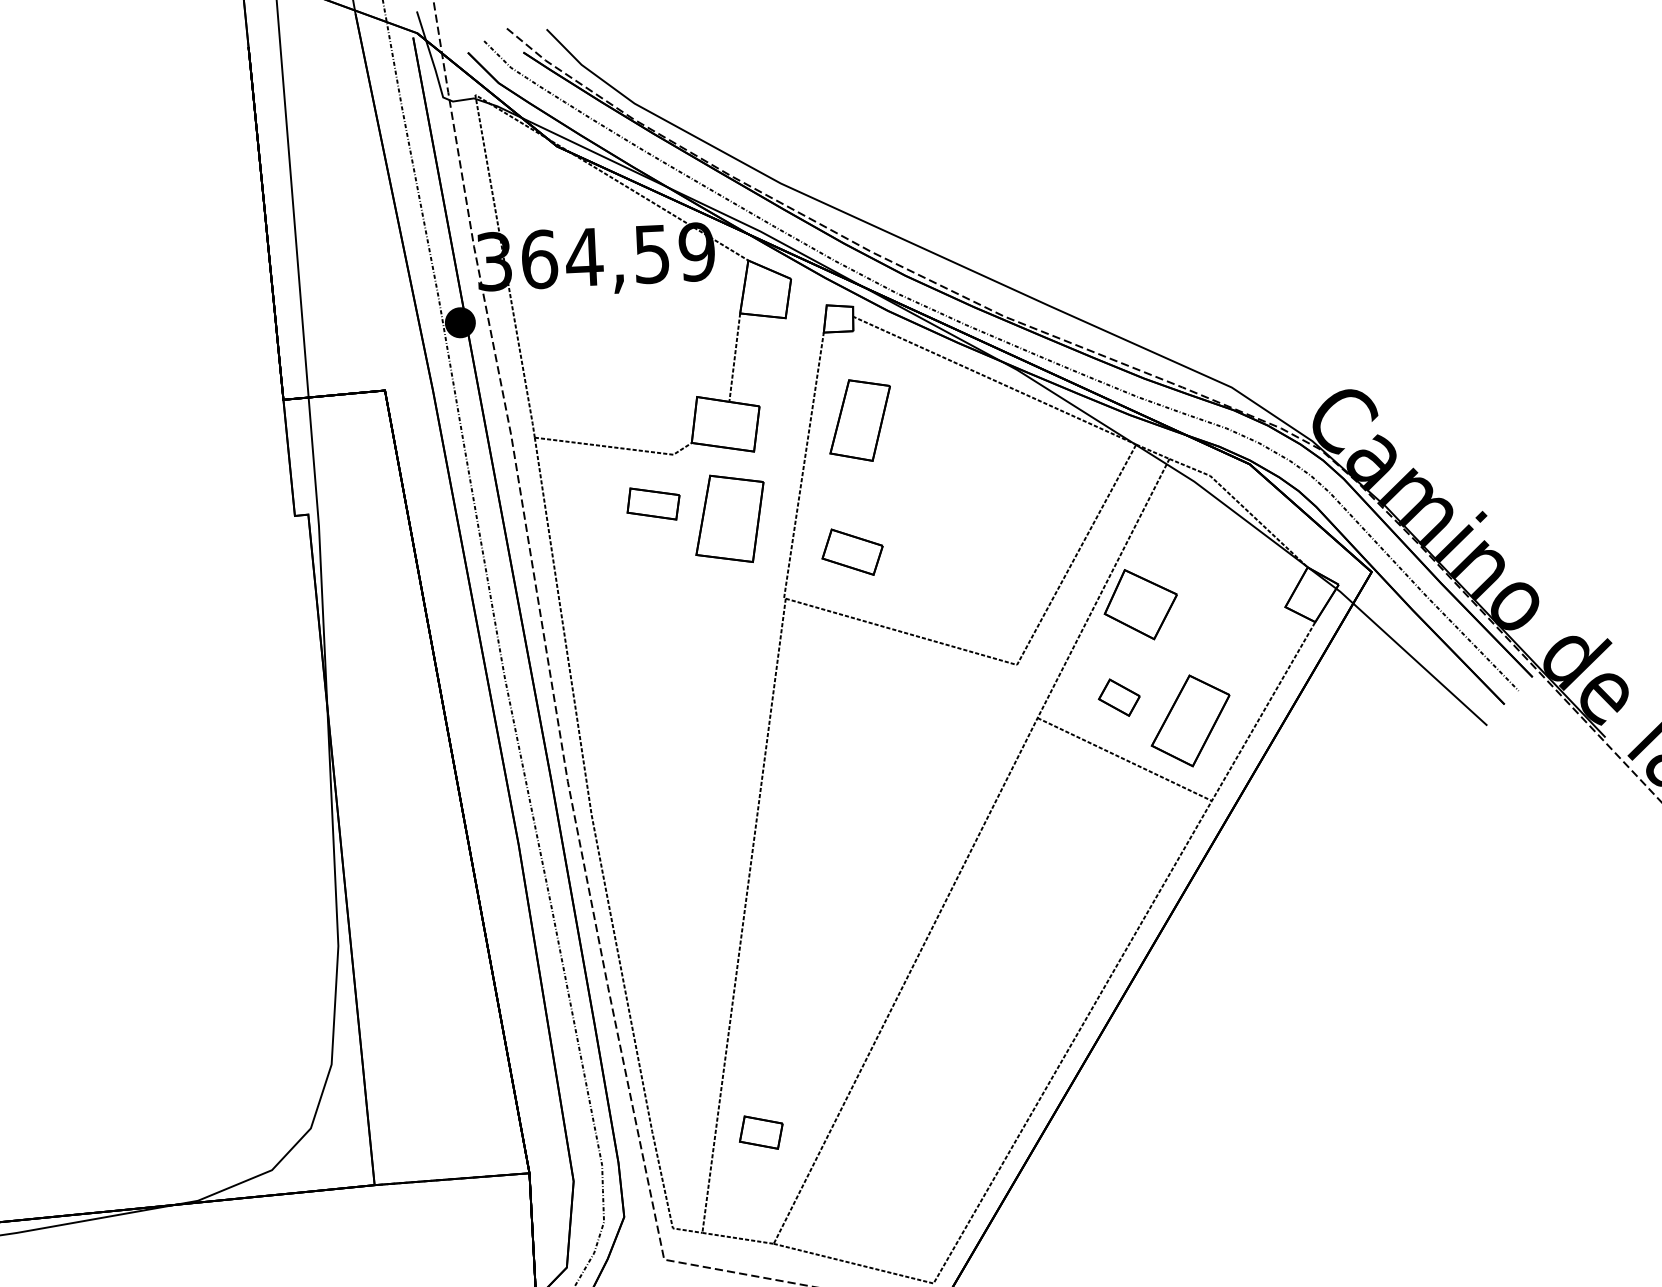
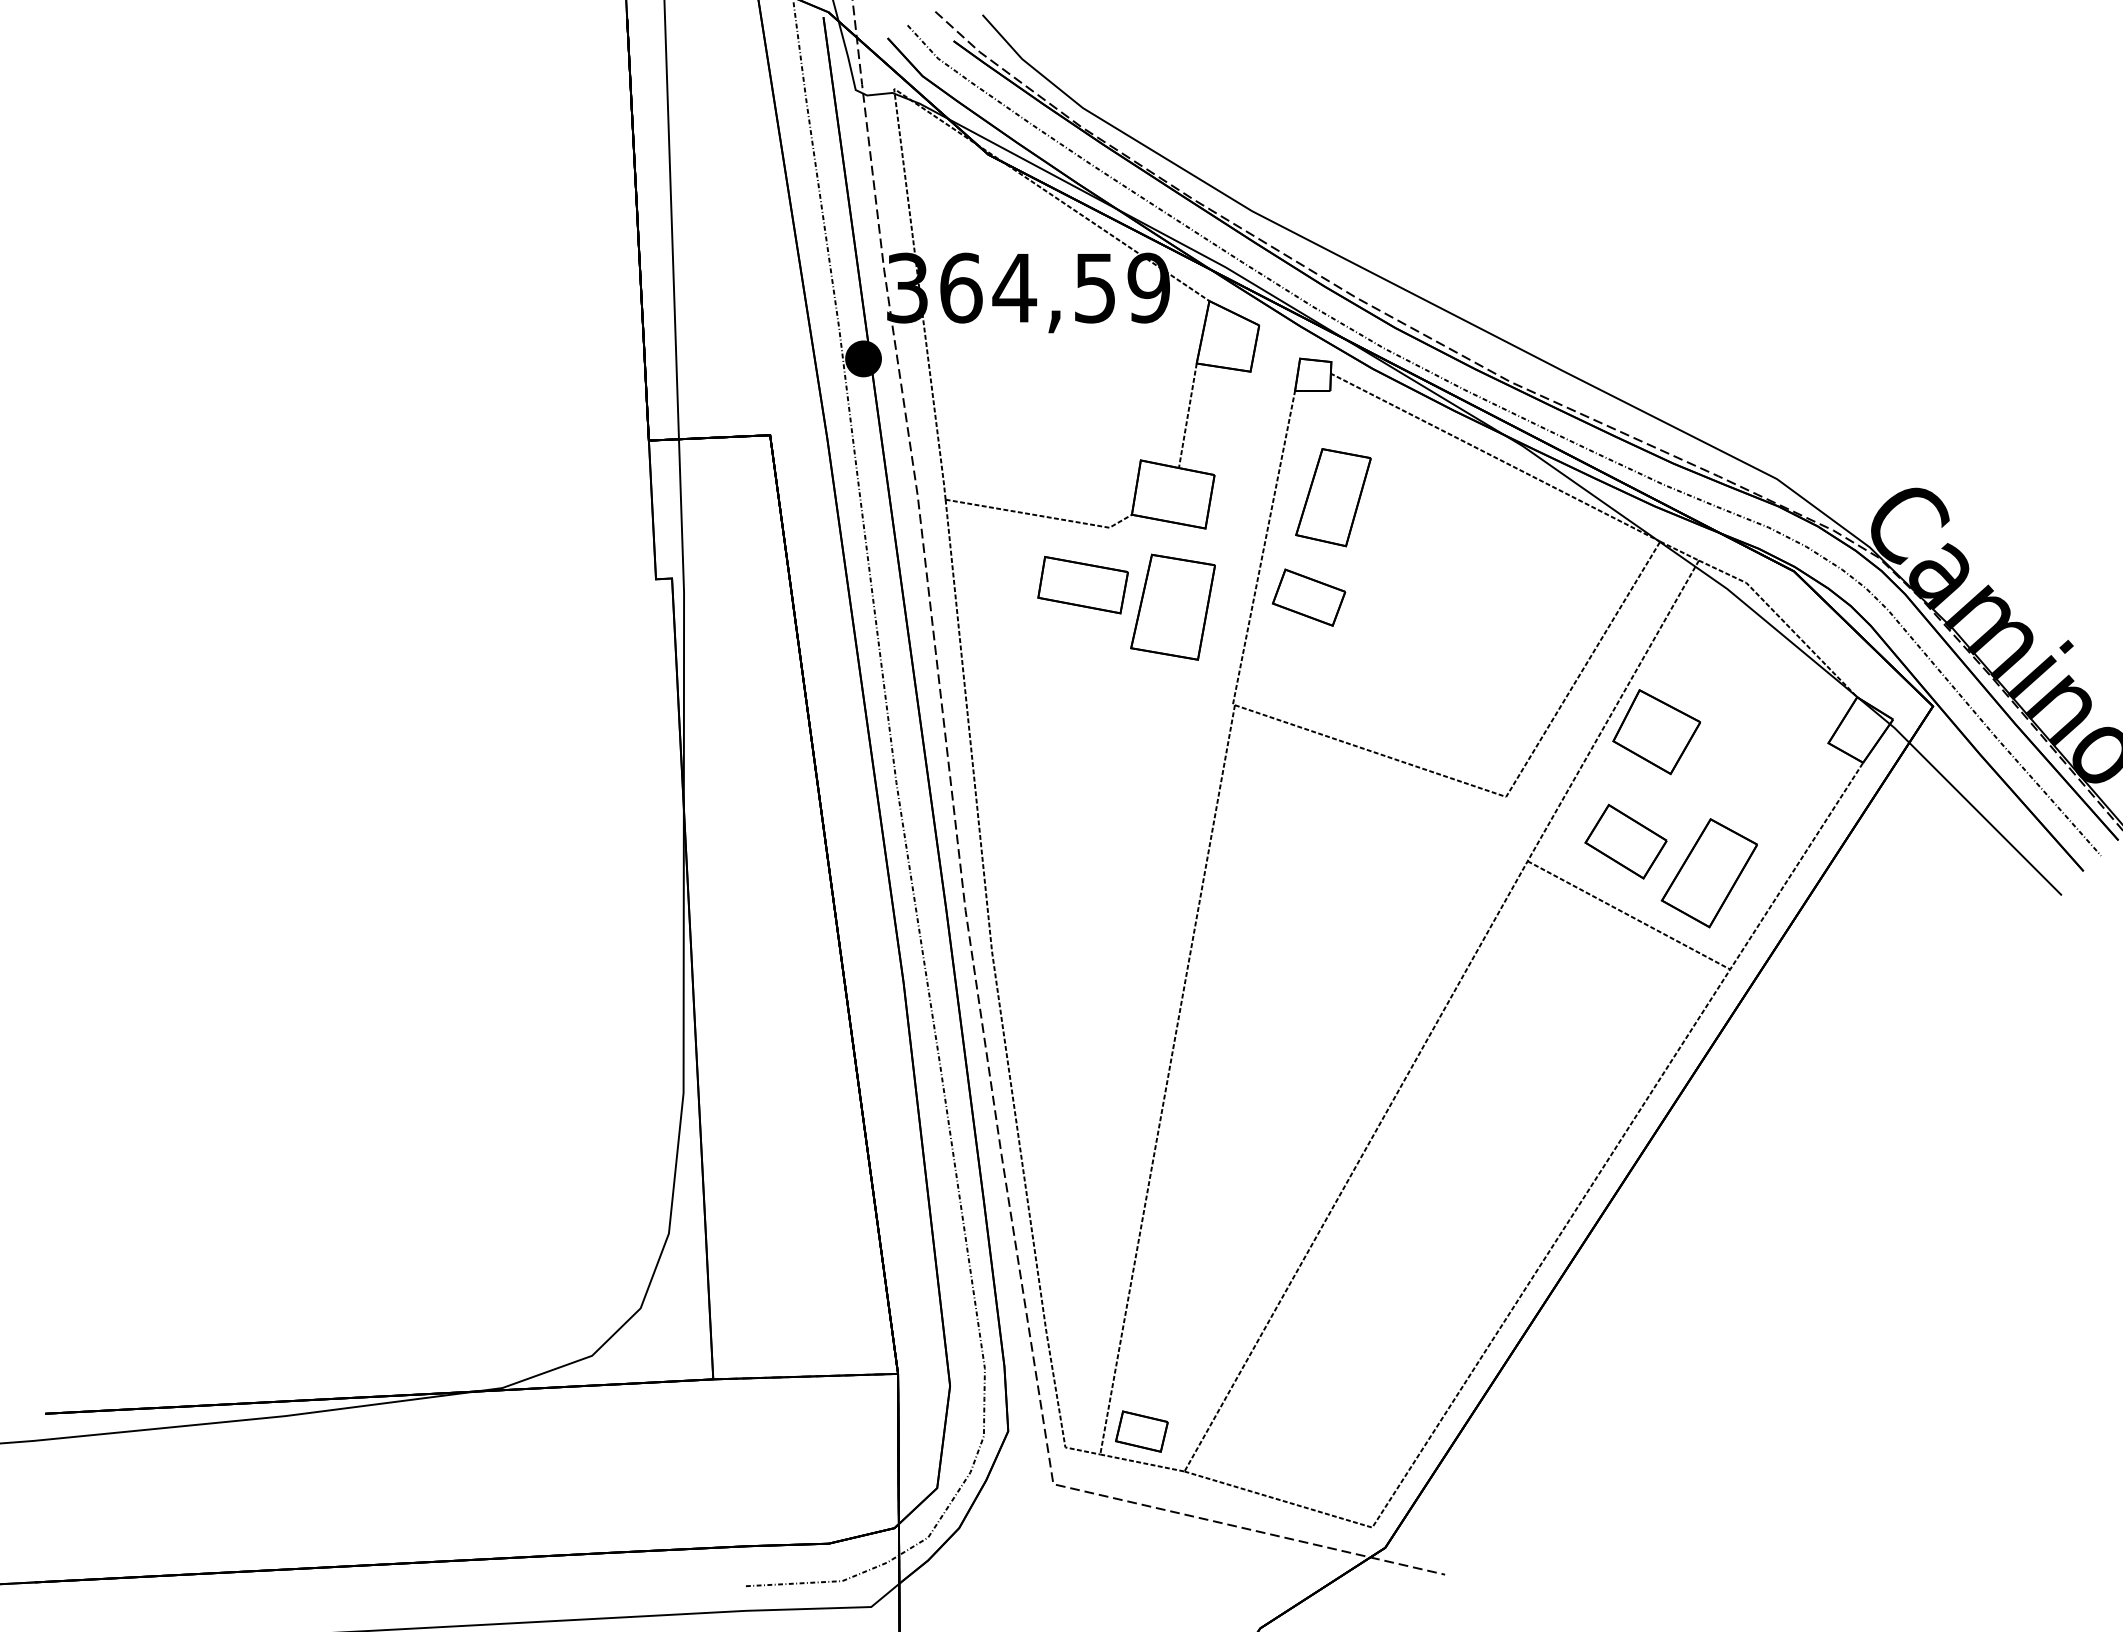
part: (653, 504) -> (1082, 585), size x1.43
part: (852, 552) -> (1308, 597), moved
part: (1118, 697) -> (1625, 841), size x1.67
part: (760, 1132) -> (1141, 1431), moved

